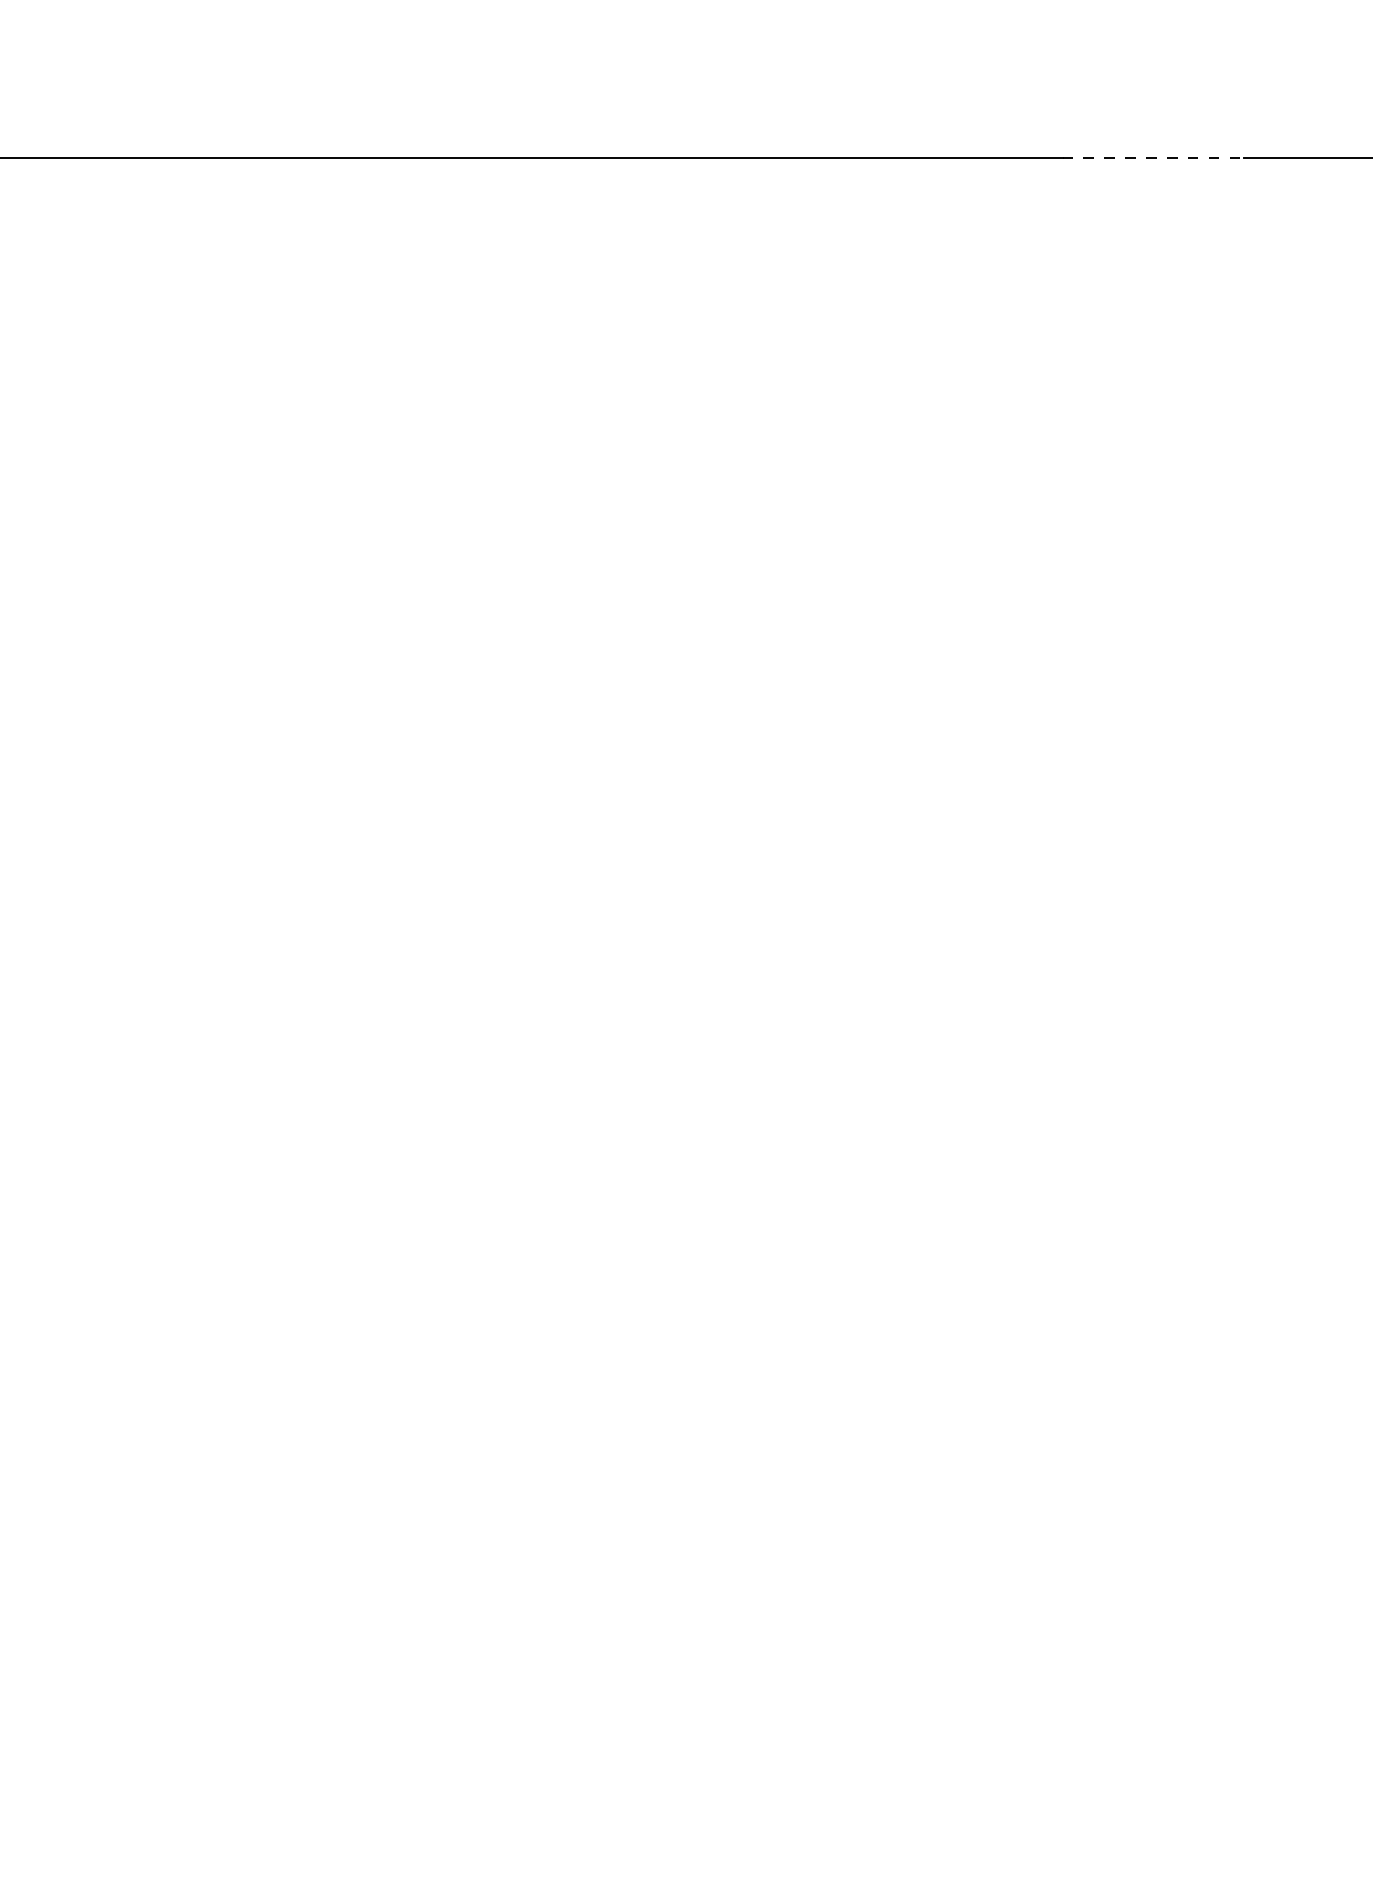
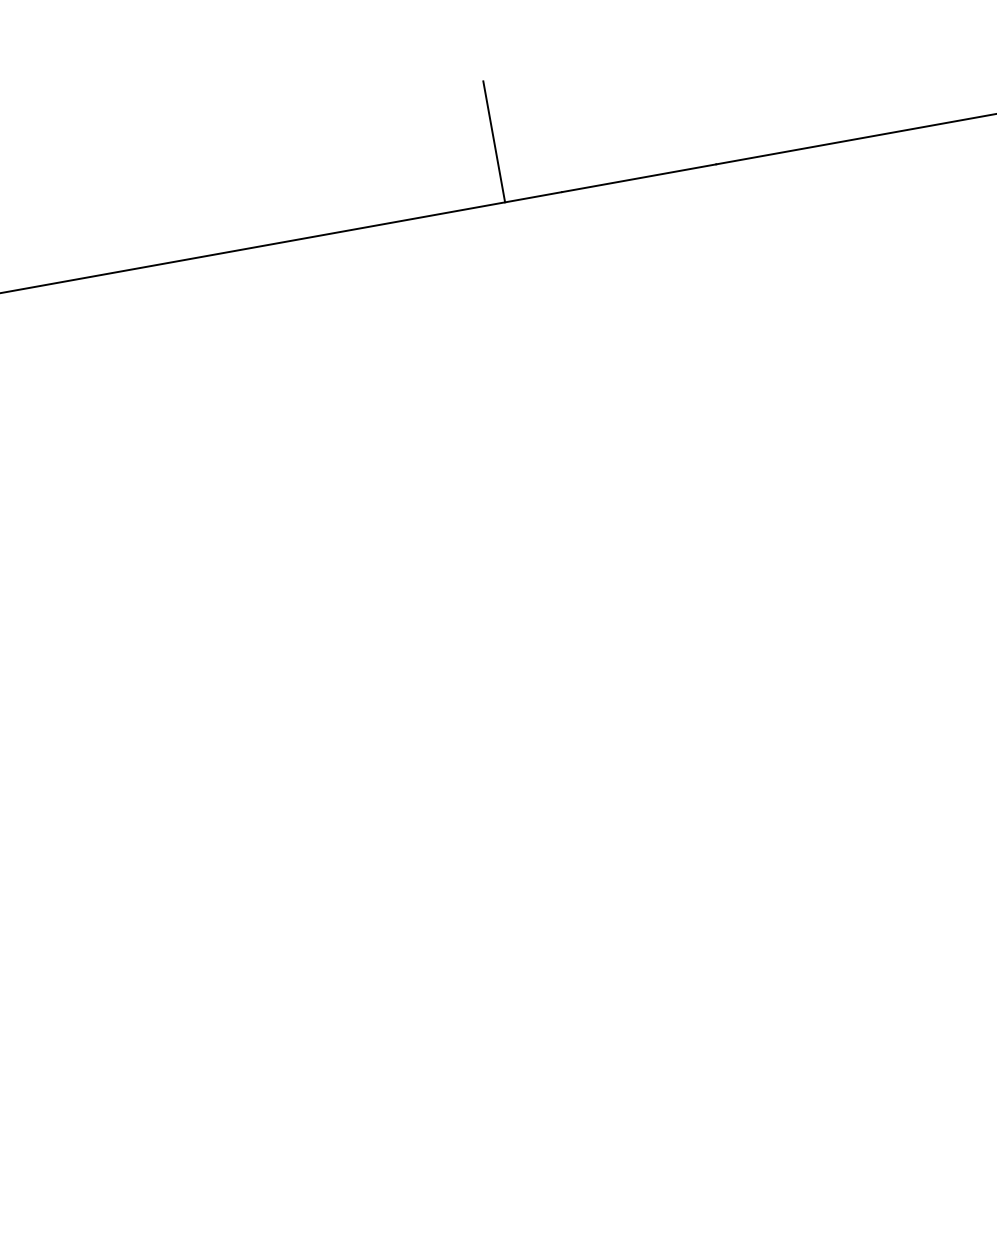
line: (995, 86) -> (494, 141), added
line: (1153, 157) -> (639, 177), dashed -> solid

